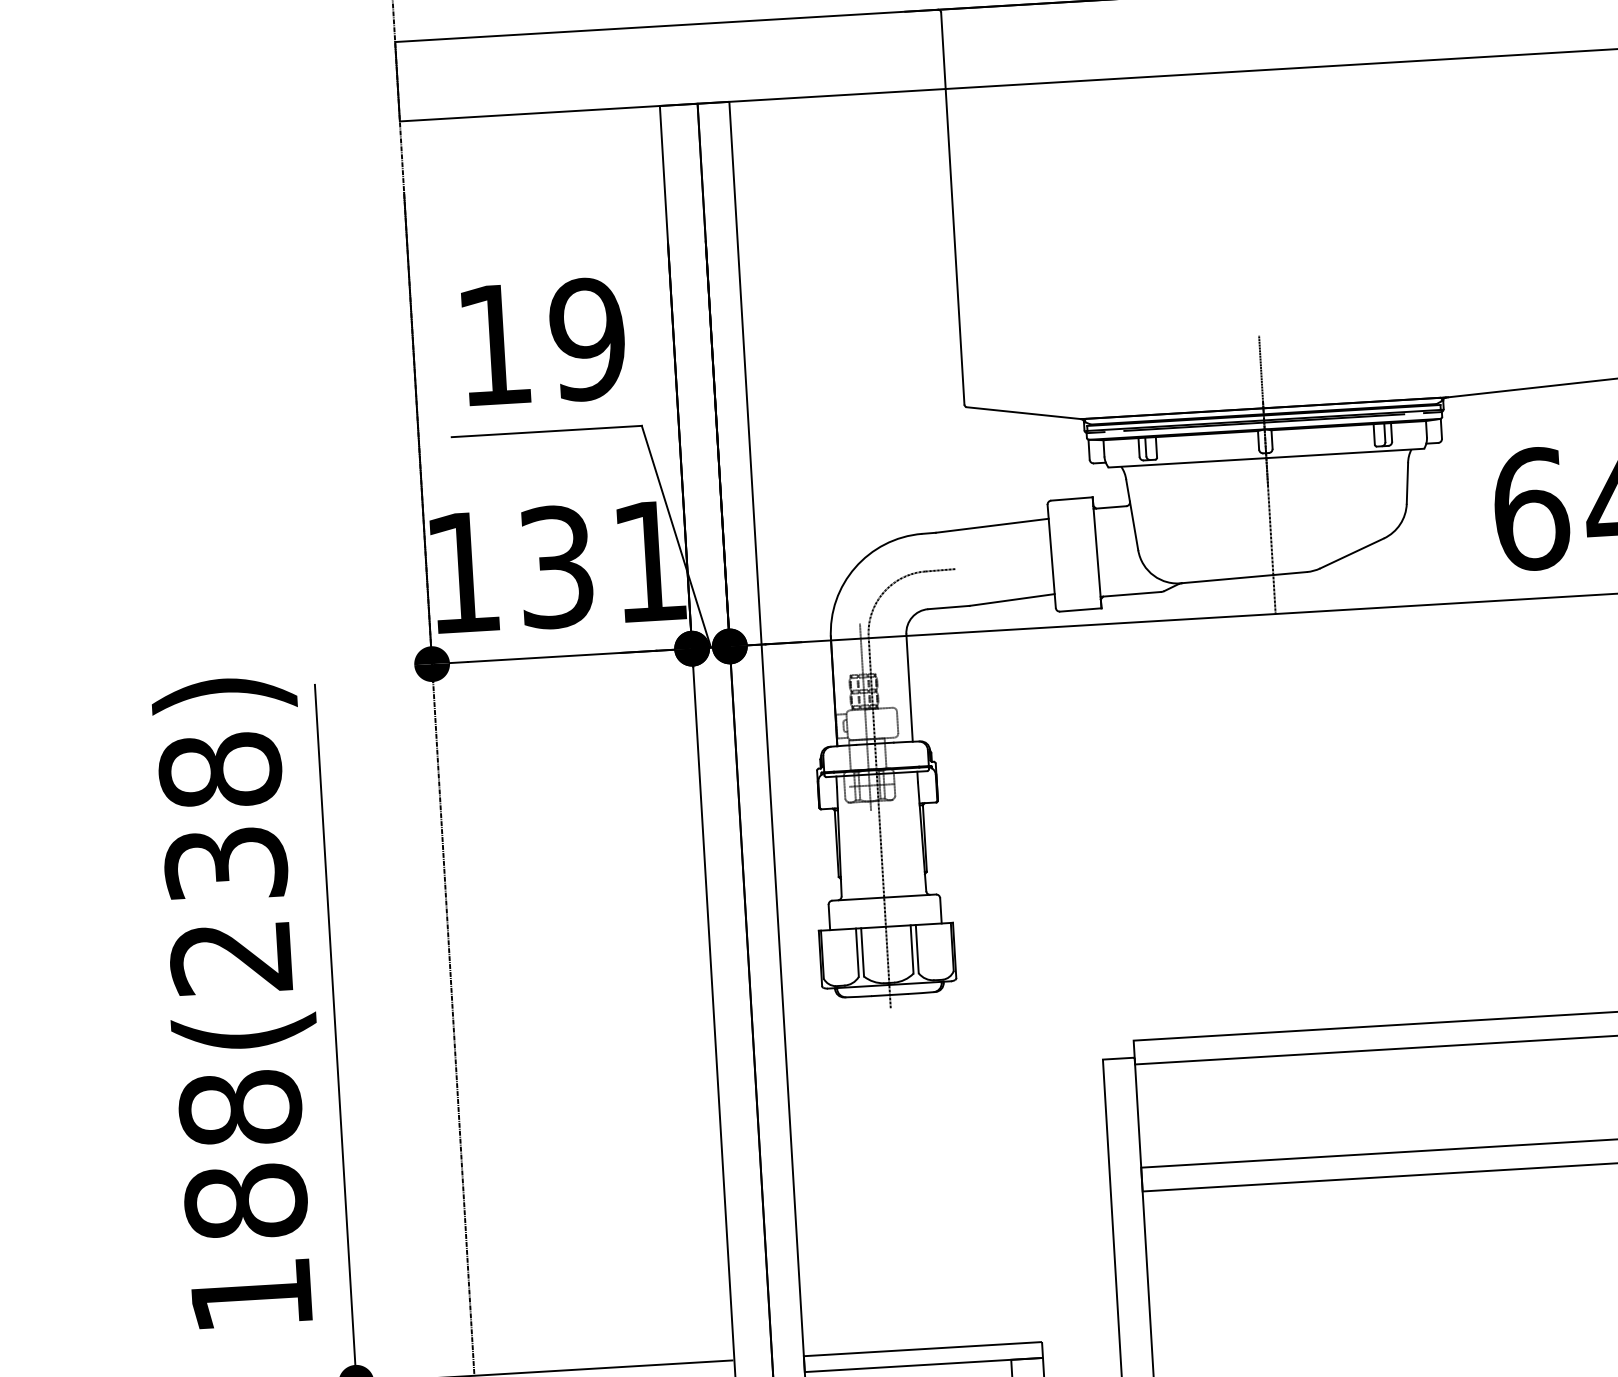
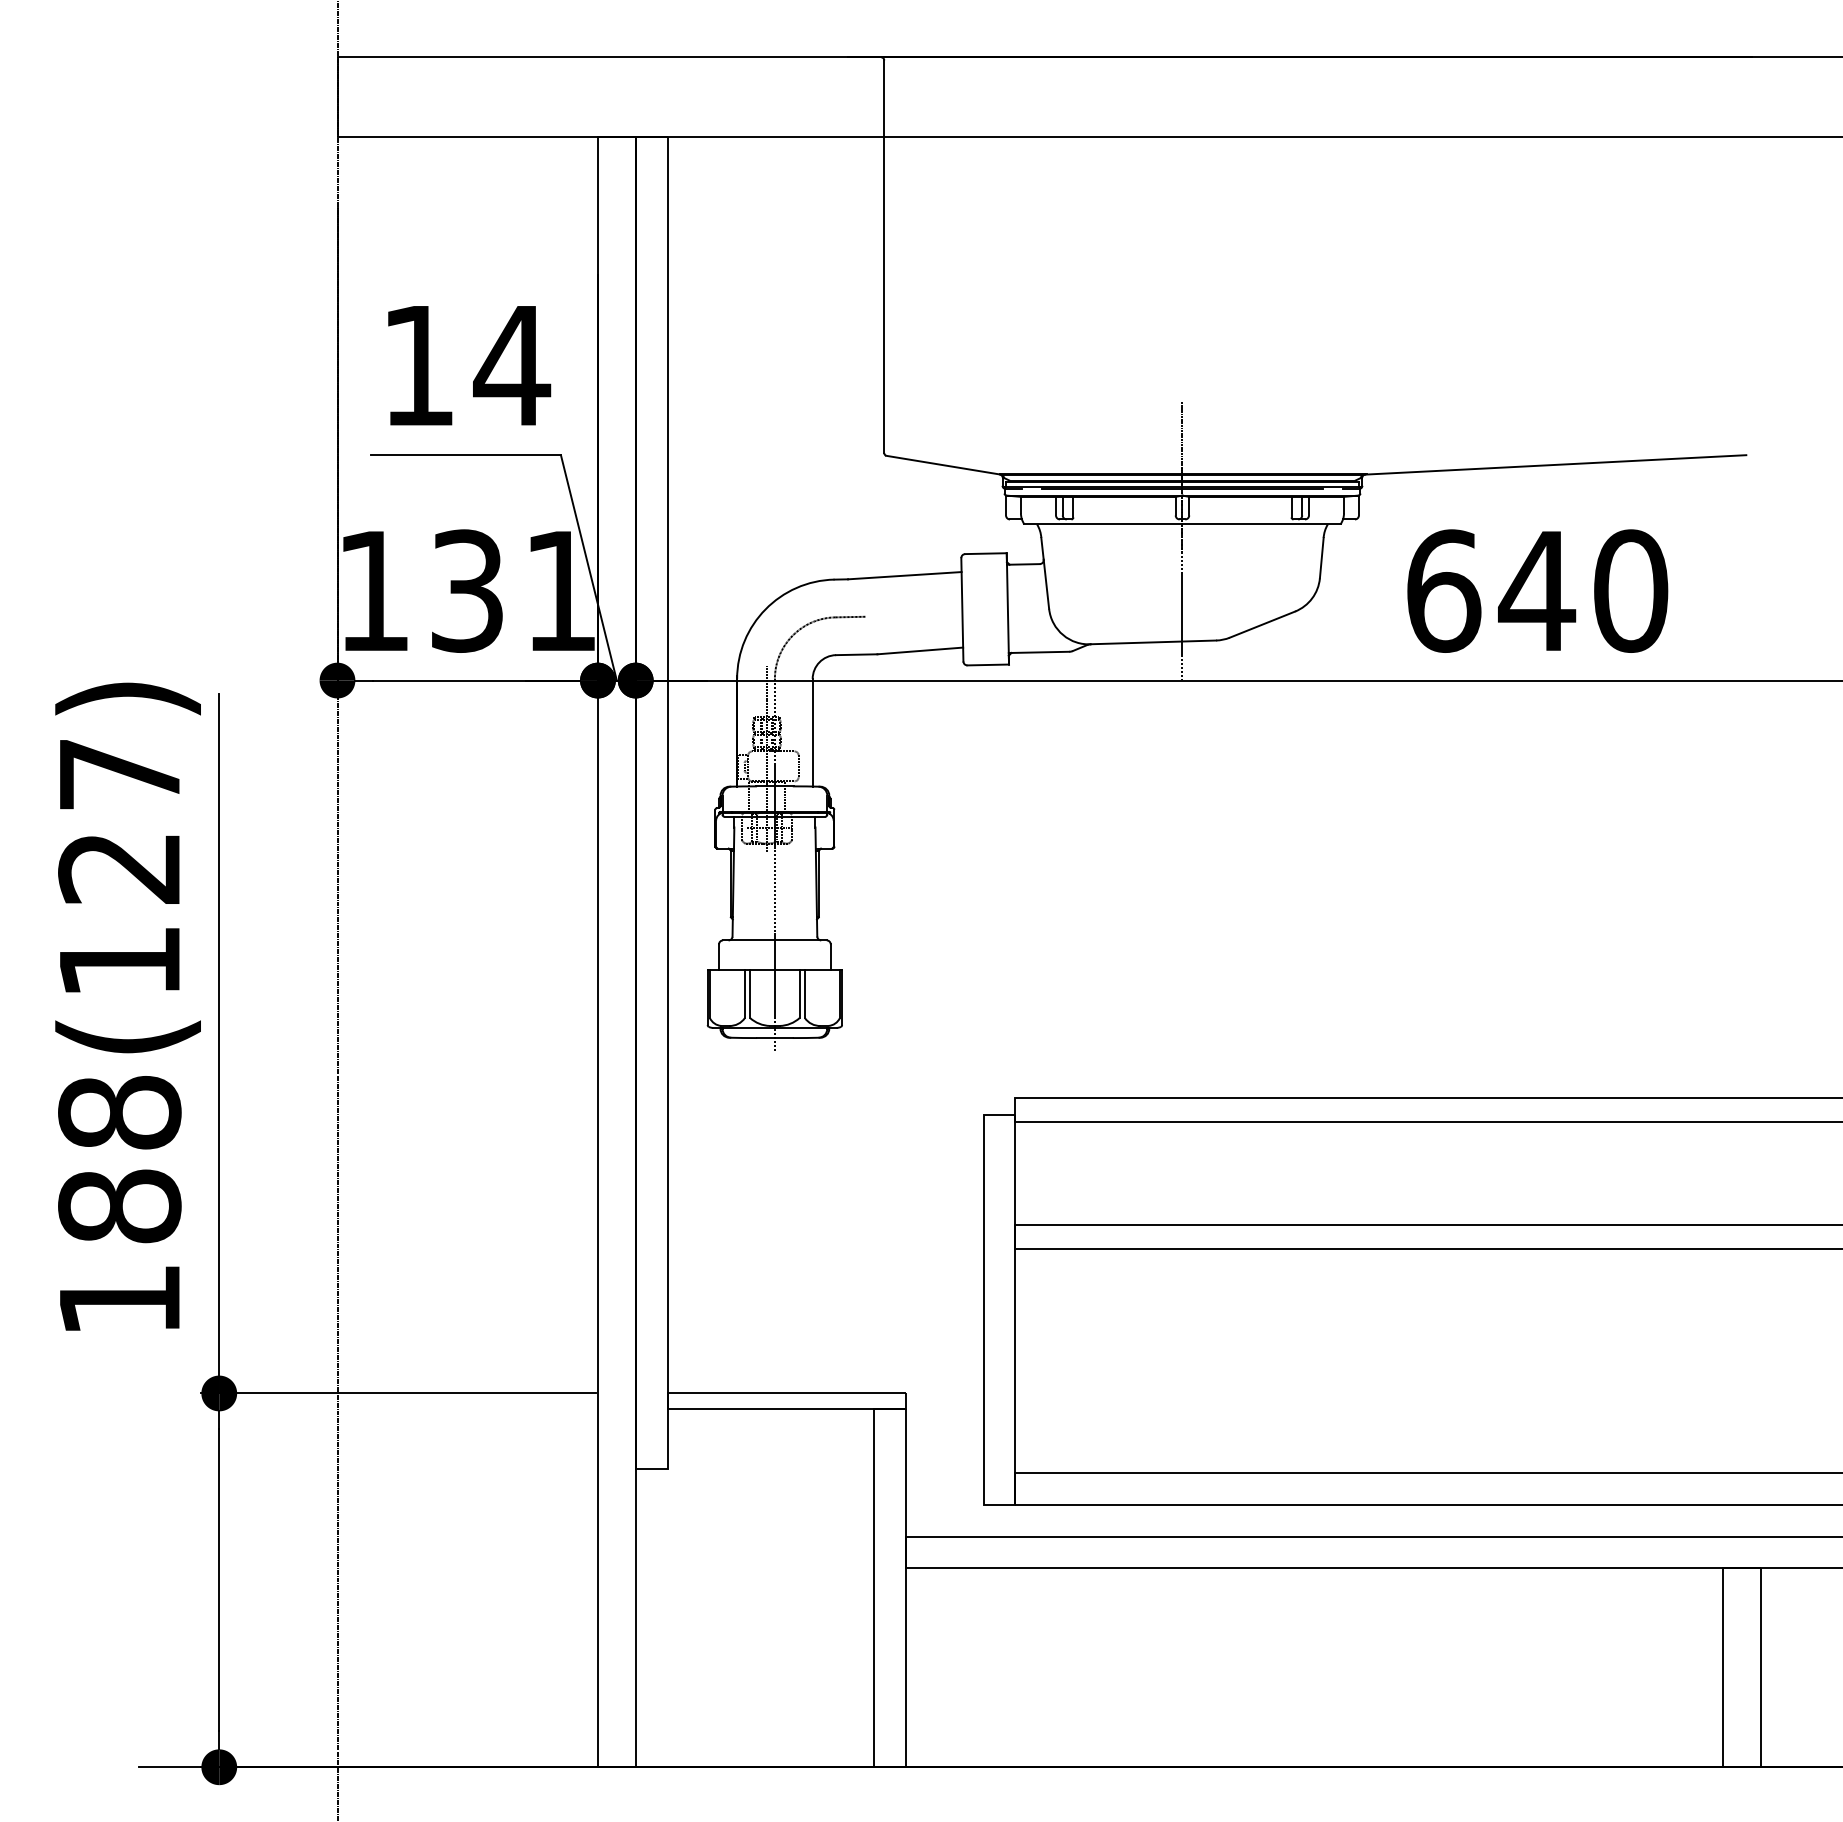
text: (588, 339) -> (512, 365), 19 -> 14
text: (225, 863) -> (119, 867), 188(238) -> 188(127)

